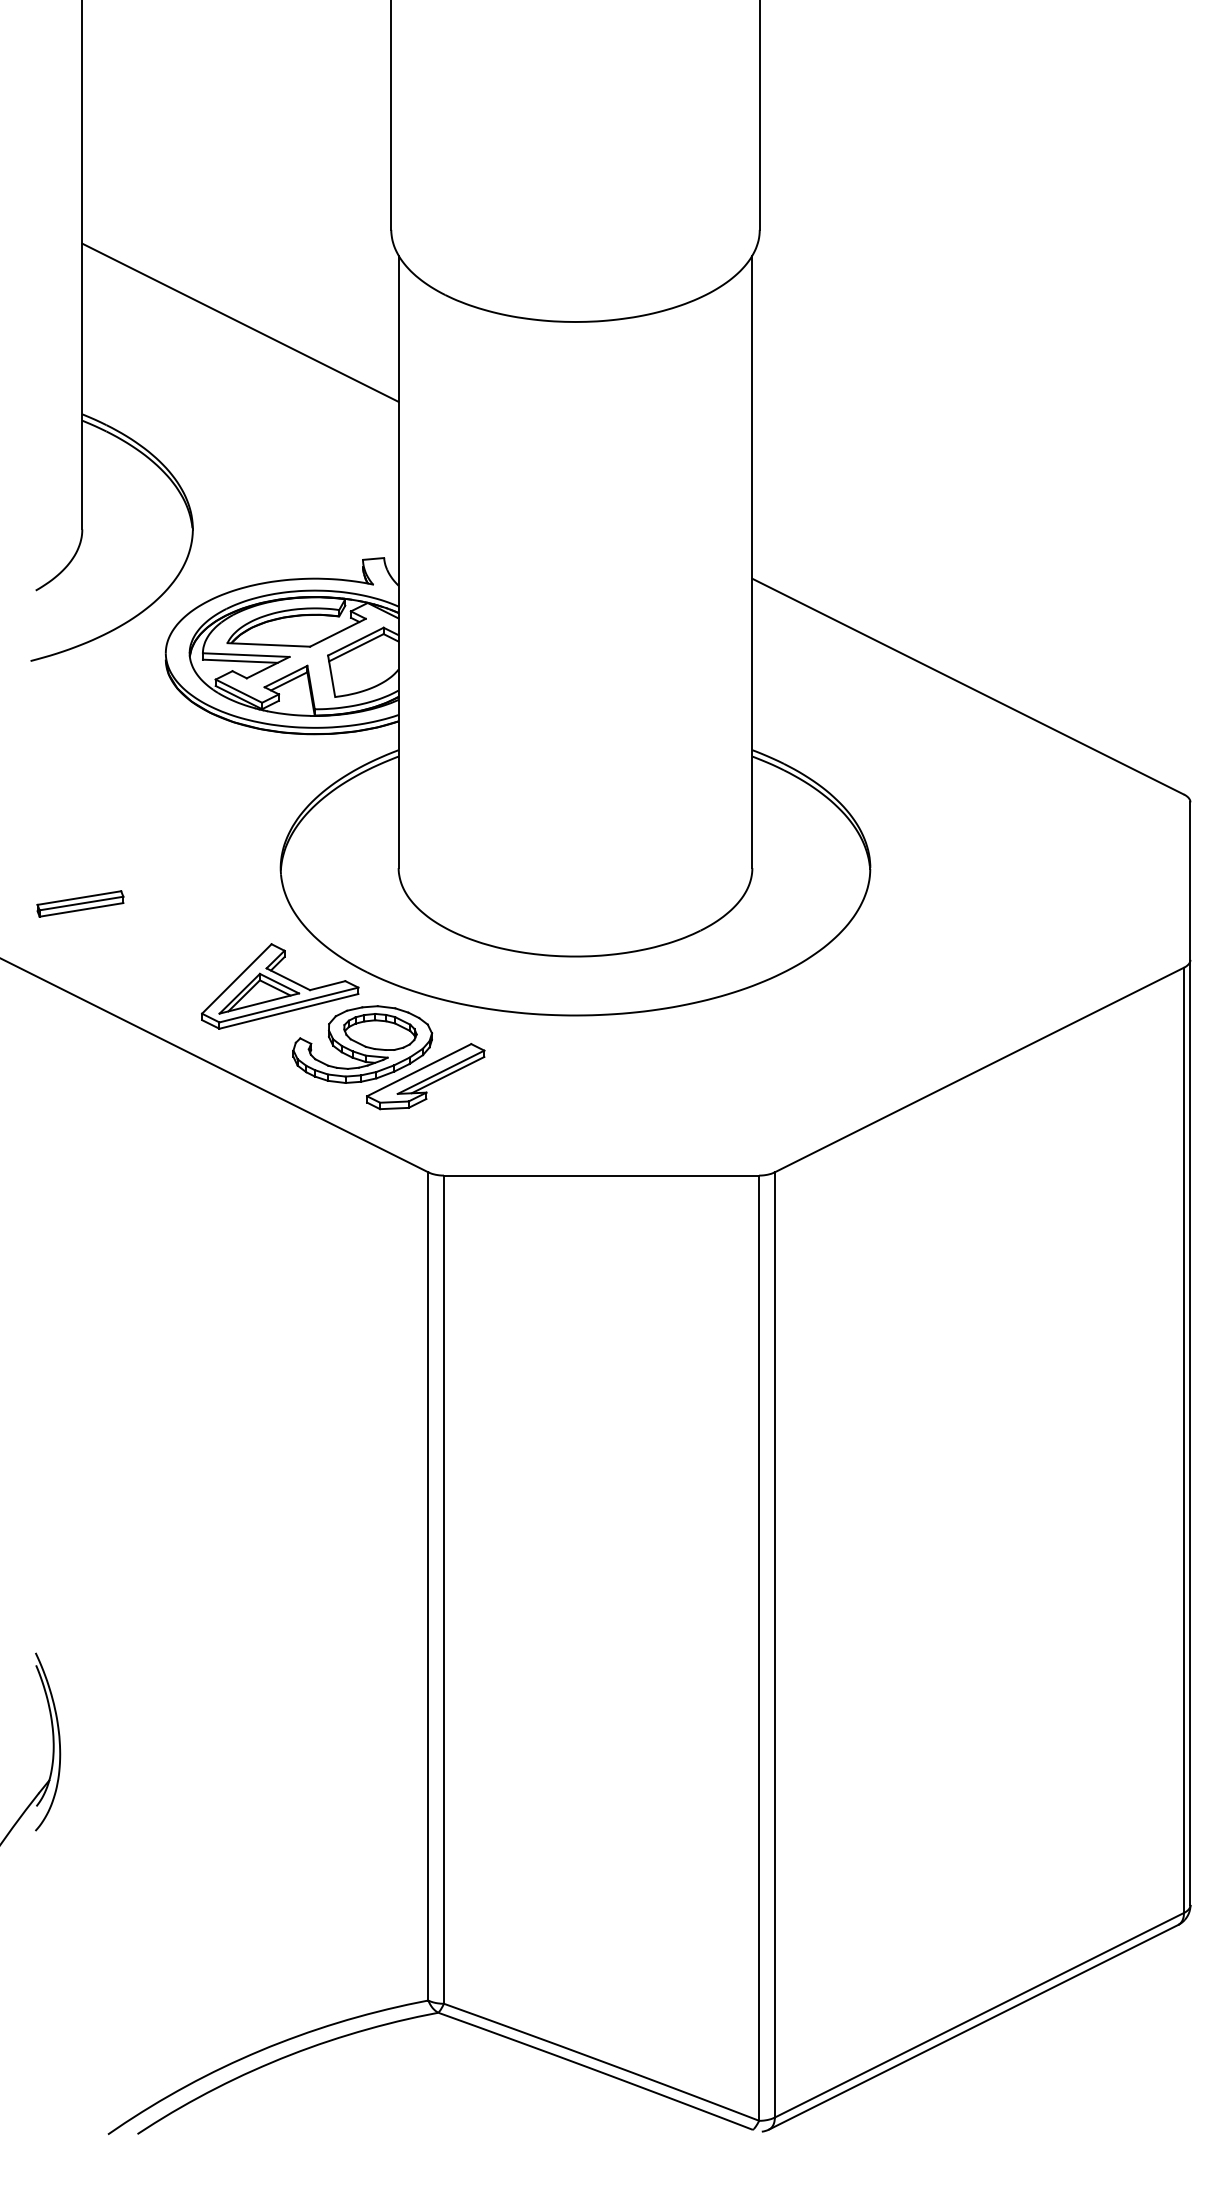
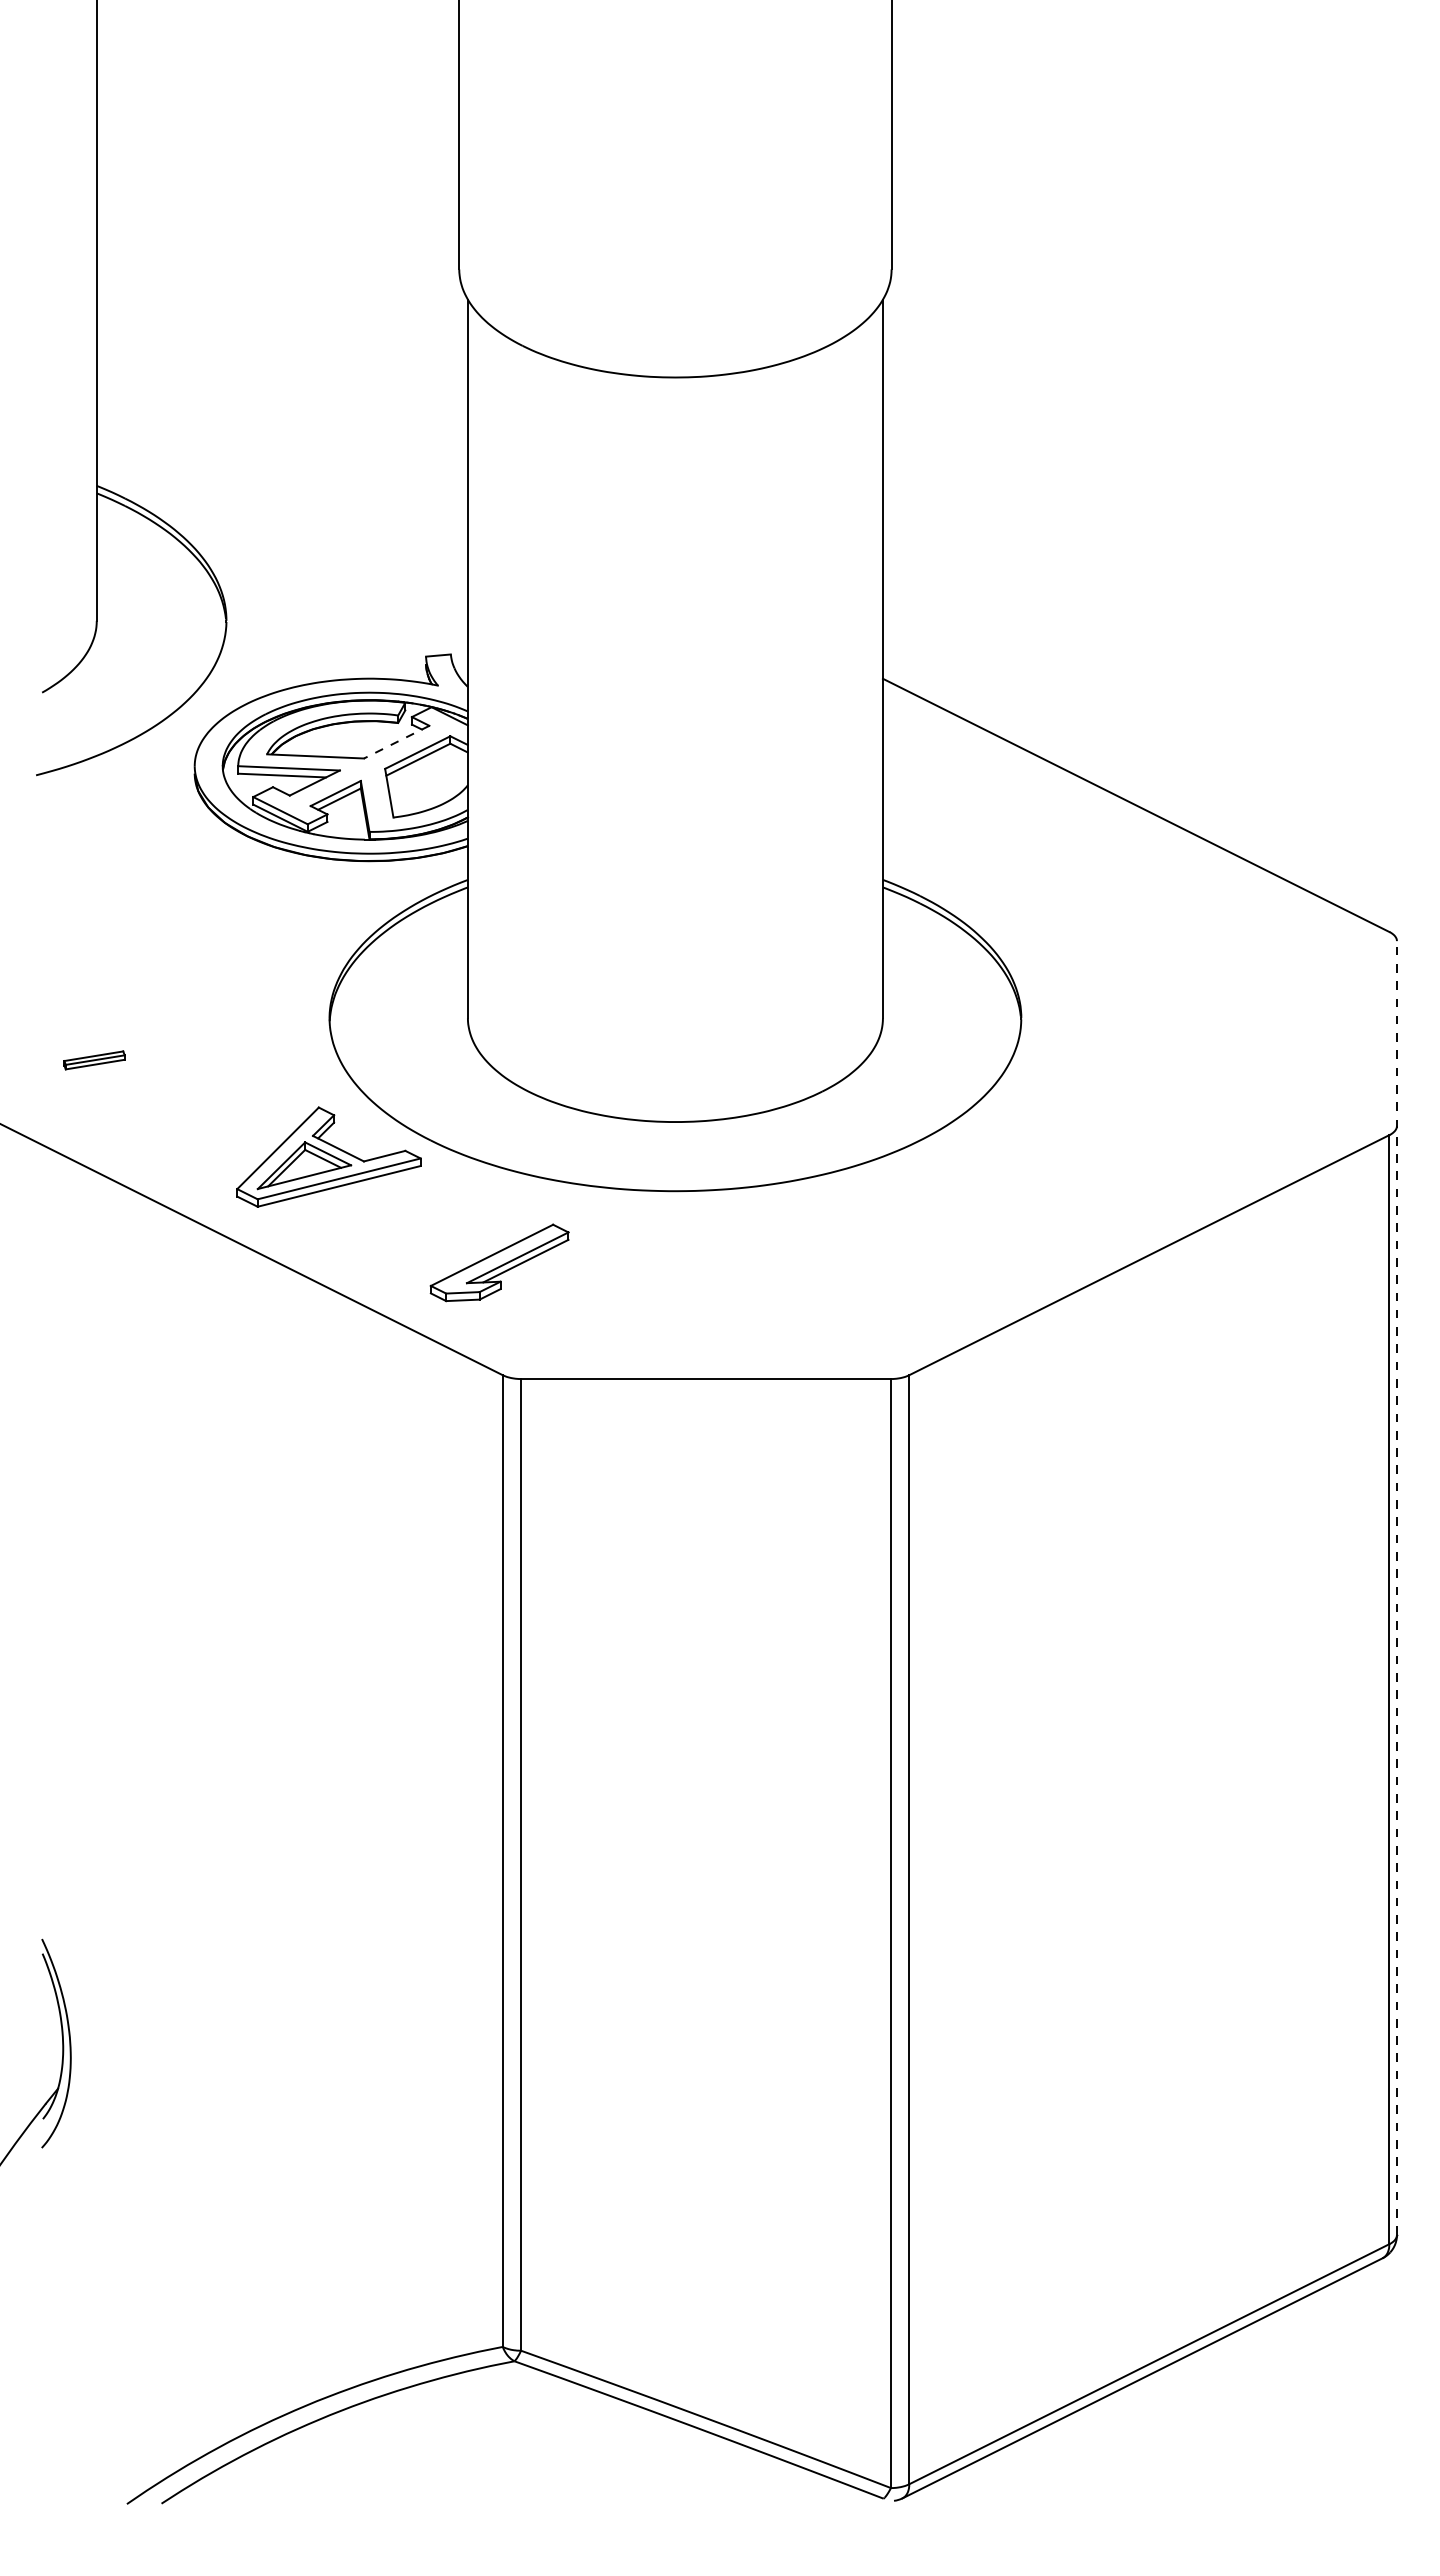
line: (239, 322) -> (281, 378), removed
line: (337, 633) -> (396, 742), solid -> dashed
part: (80, 904) -> (94, 1060), size x0.6
part: (362, 1044) -> (425, 1225), removed
line: (1190, 1354) -> (1396, 1588), solid -> dashed

